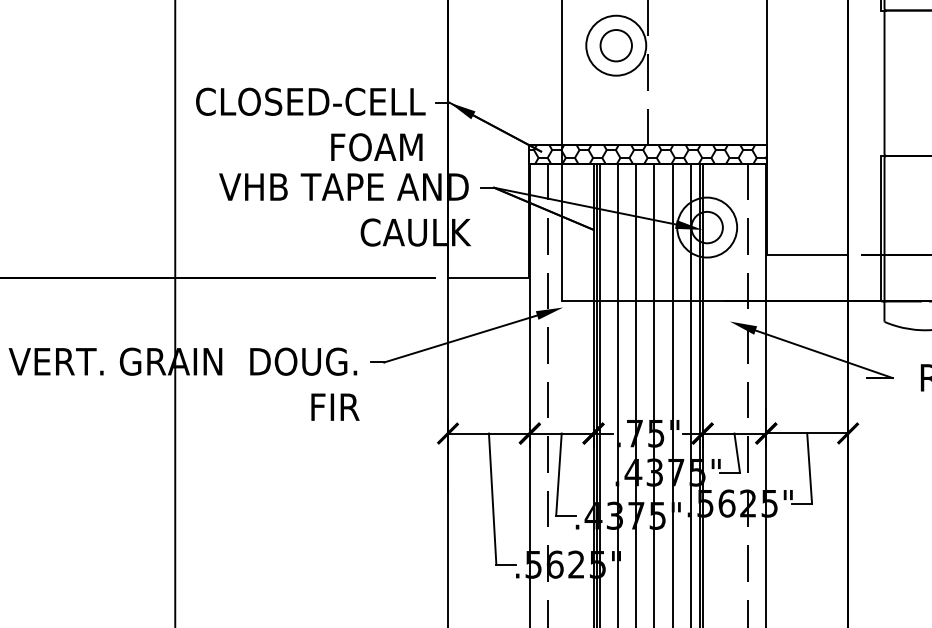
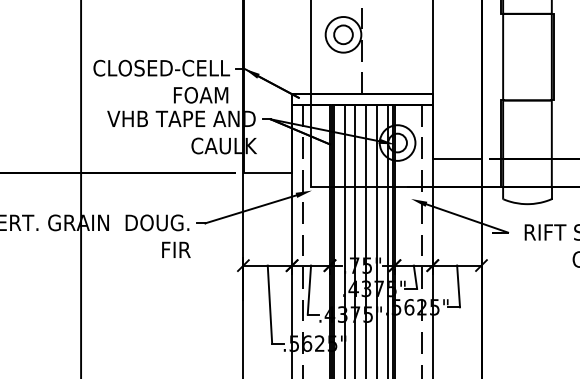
hatch: (648, 154) -> (362, 99), removed

